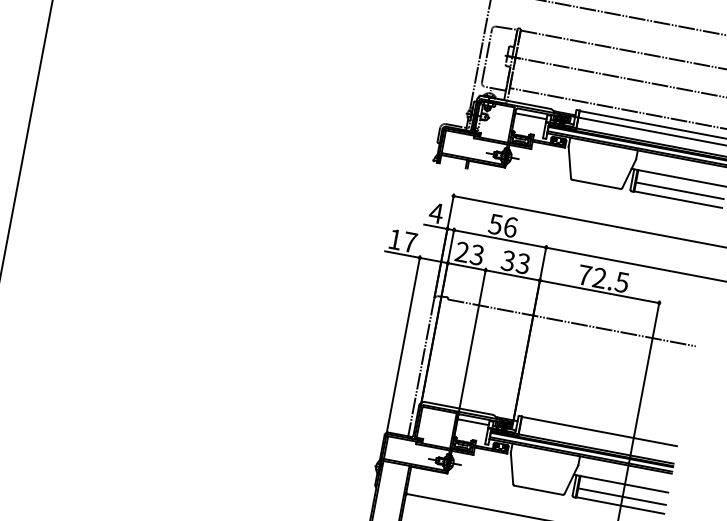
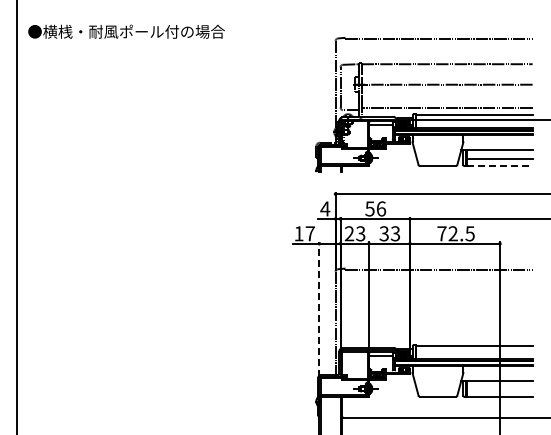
line: (679, 199) -> (500, 165), solid -> dashed
line: (403, 345) -> (319, 309), solid -> dashed
line: (622, 496) -> (499, 389), removed

